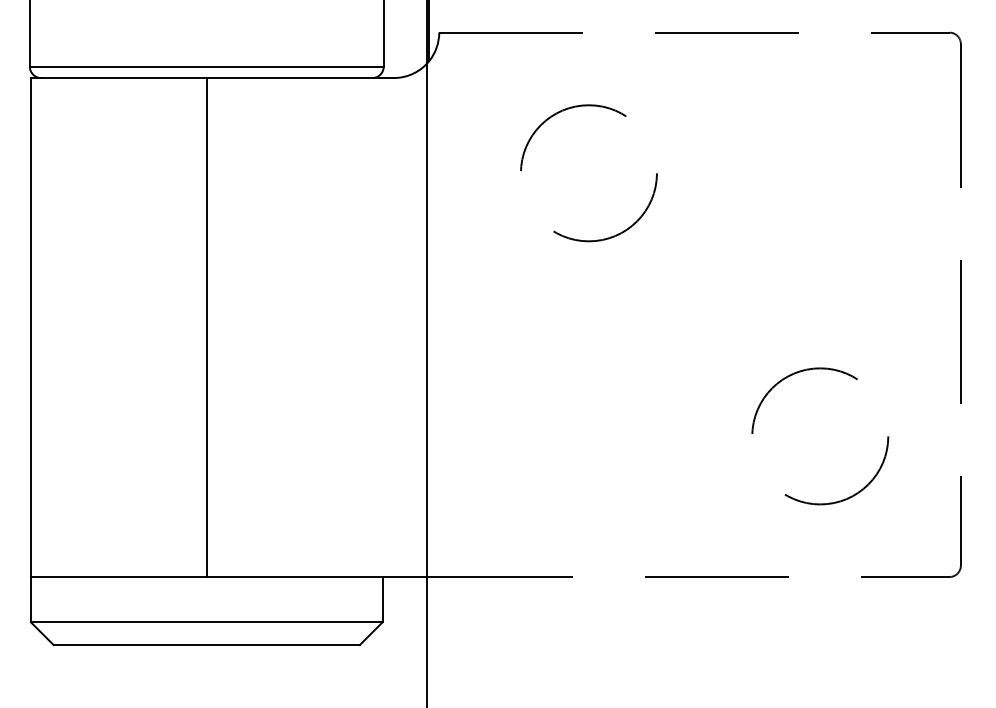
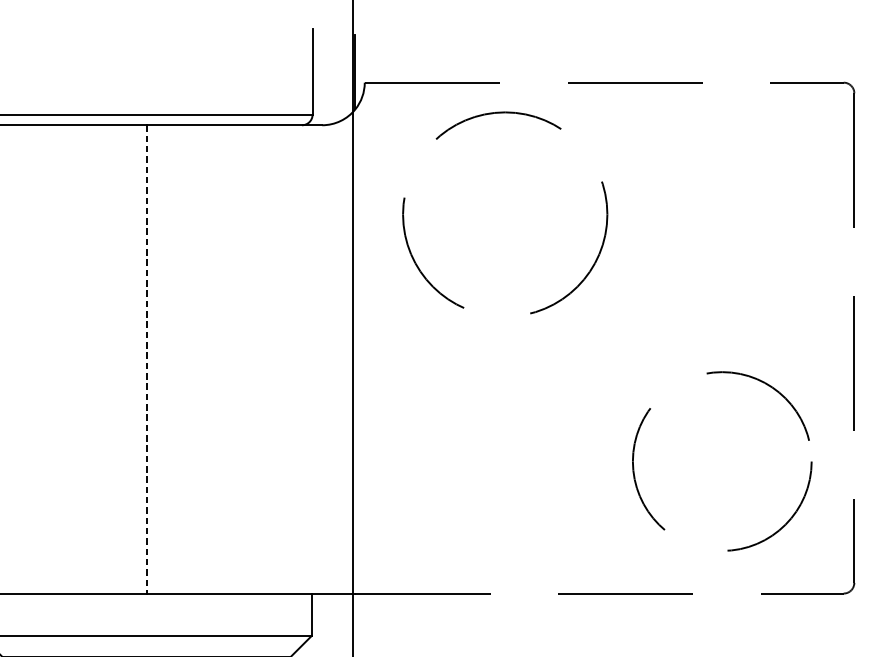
circle: (588, 173) -> (504, 214), size x1.6
line: (206, 328) -> (146, 360), solid -> dashed
circle: (820, 436) -> (722, 461), size x1.4

